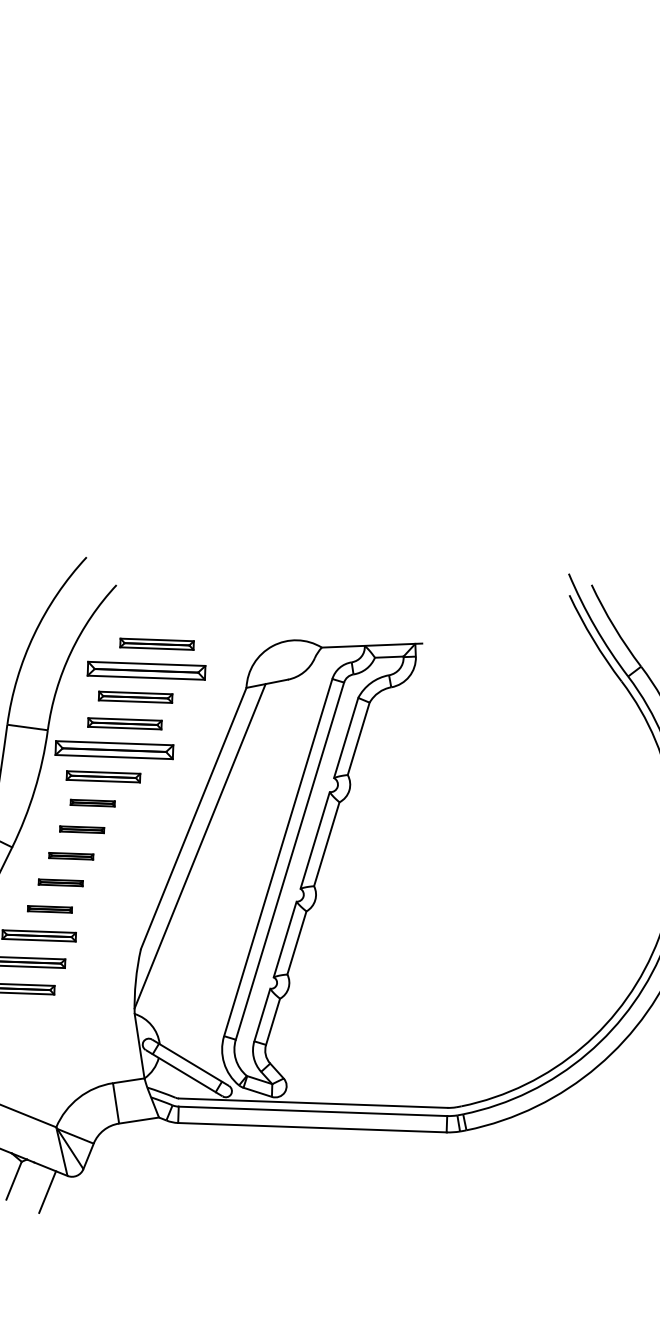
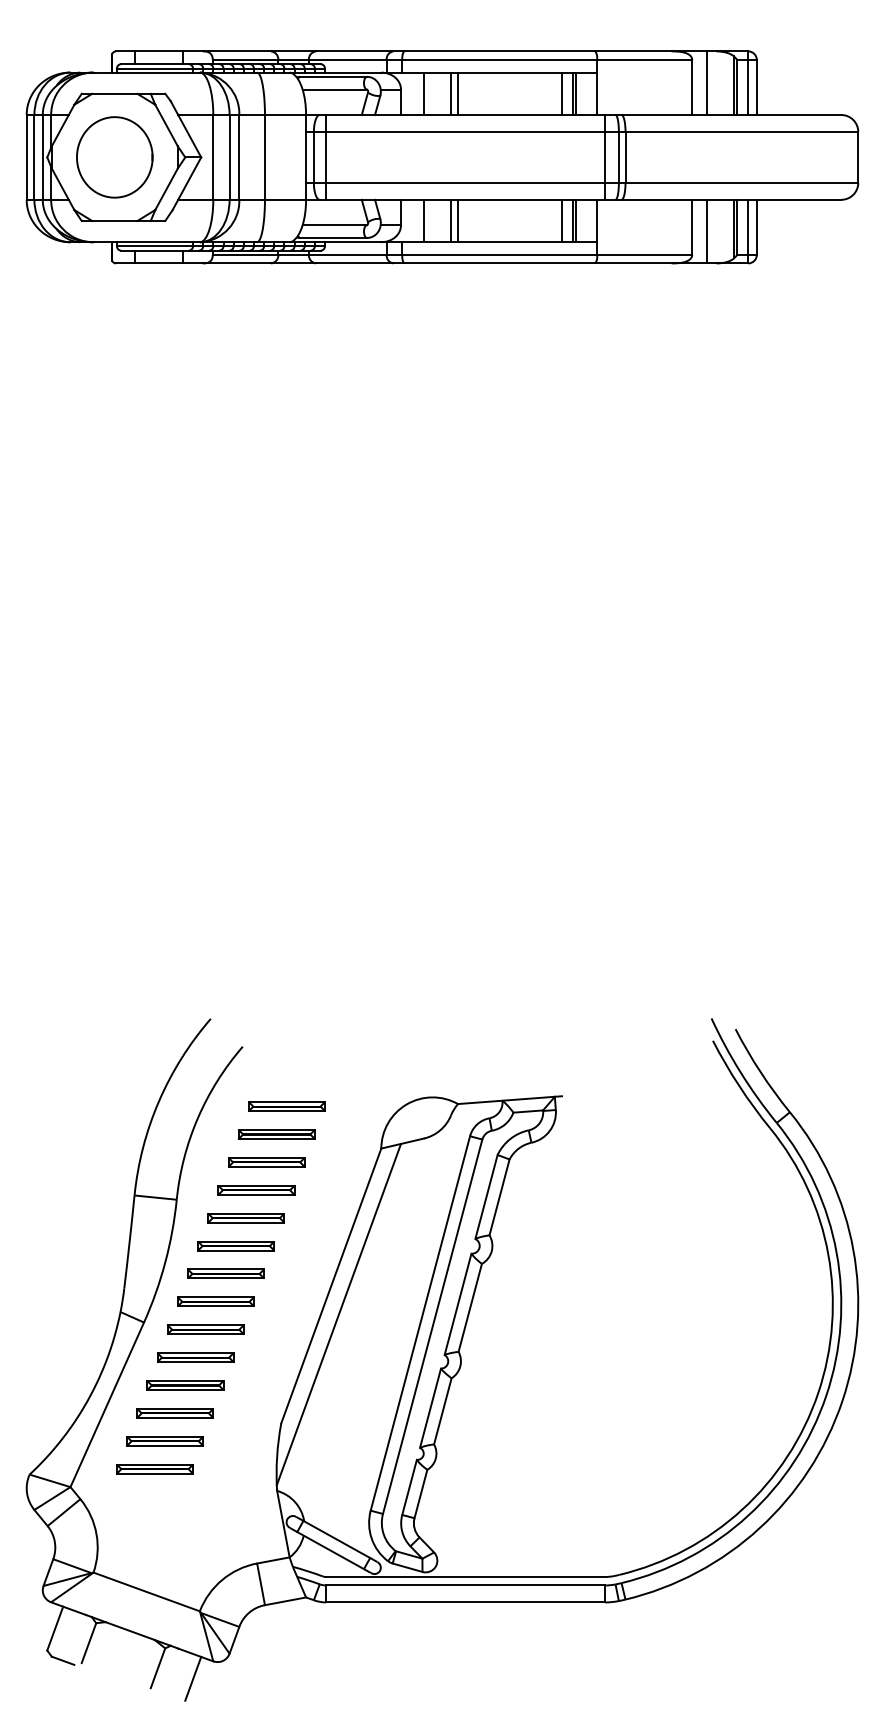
part: (146, 670) -> (276, 1134), size x0.62
part: (113, 750) -> (245, 1218), size x0.62
part: (92, 802) -> (225, 1273), size x1.67
part: (81, 829) -> (215, 1301), size x1.67
part: (71, 856) -> (205, 1329), size x1.67
part: (60, 882) -> (195, 1357), size x1.67
part: (50, 909) -> (185, 1385), size x1.67

